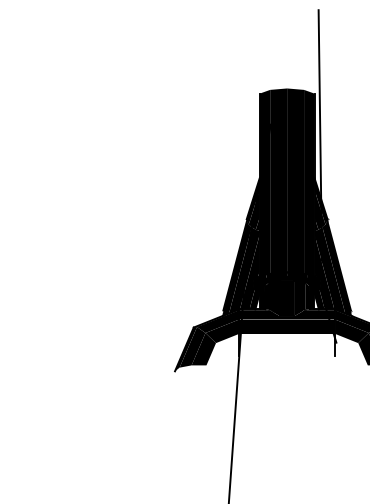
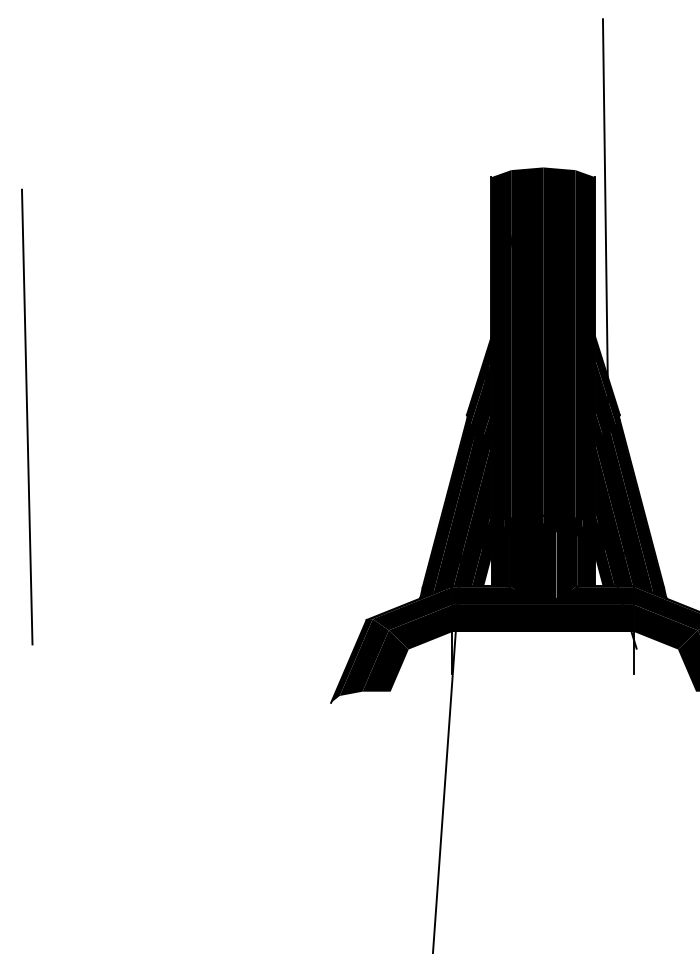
line: (14, 220) -> (27, 417), added

